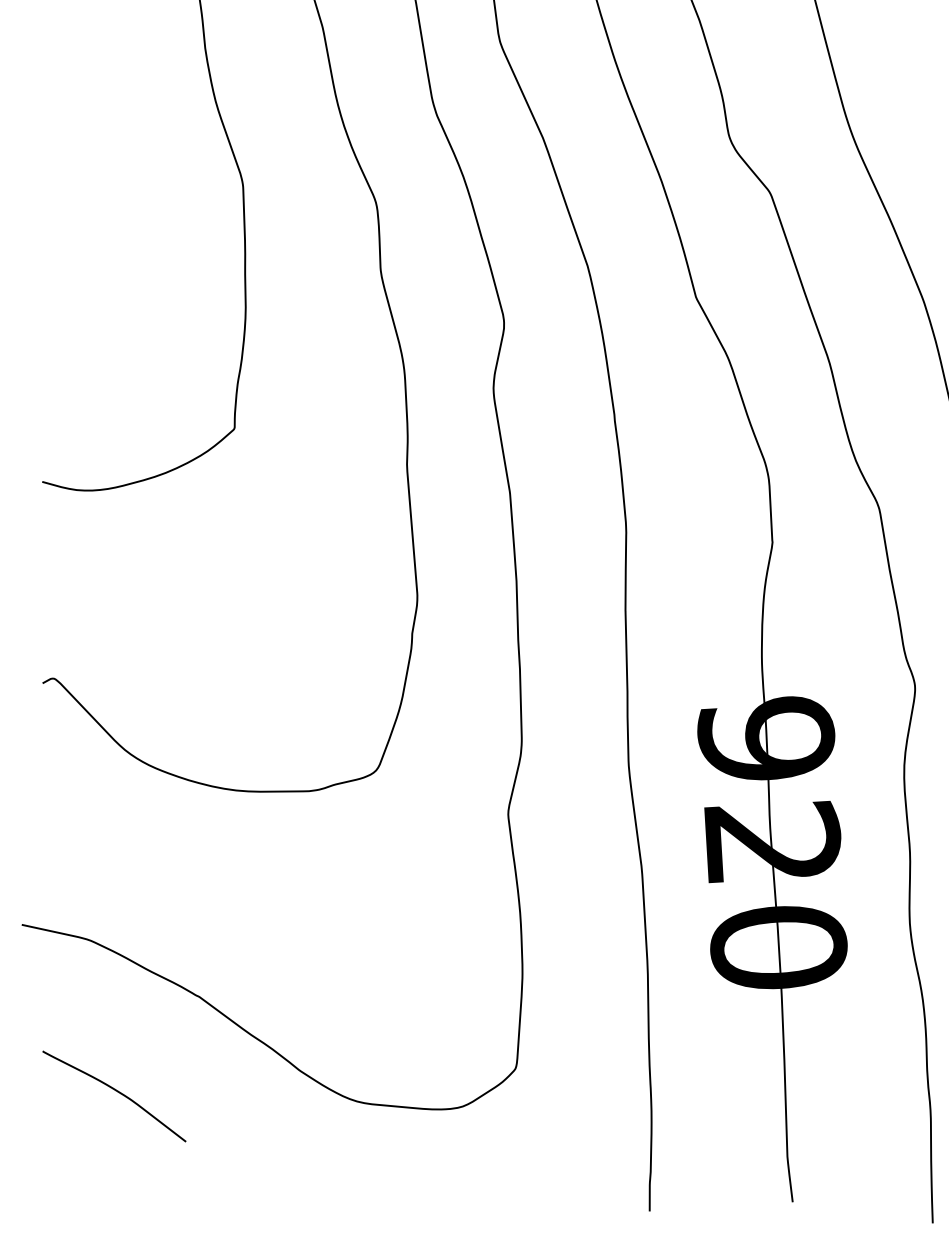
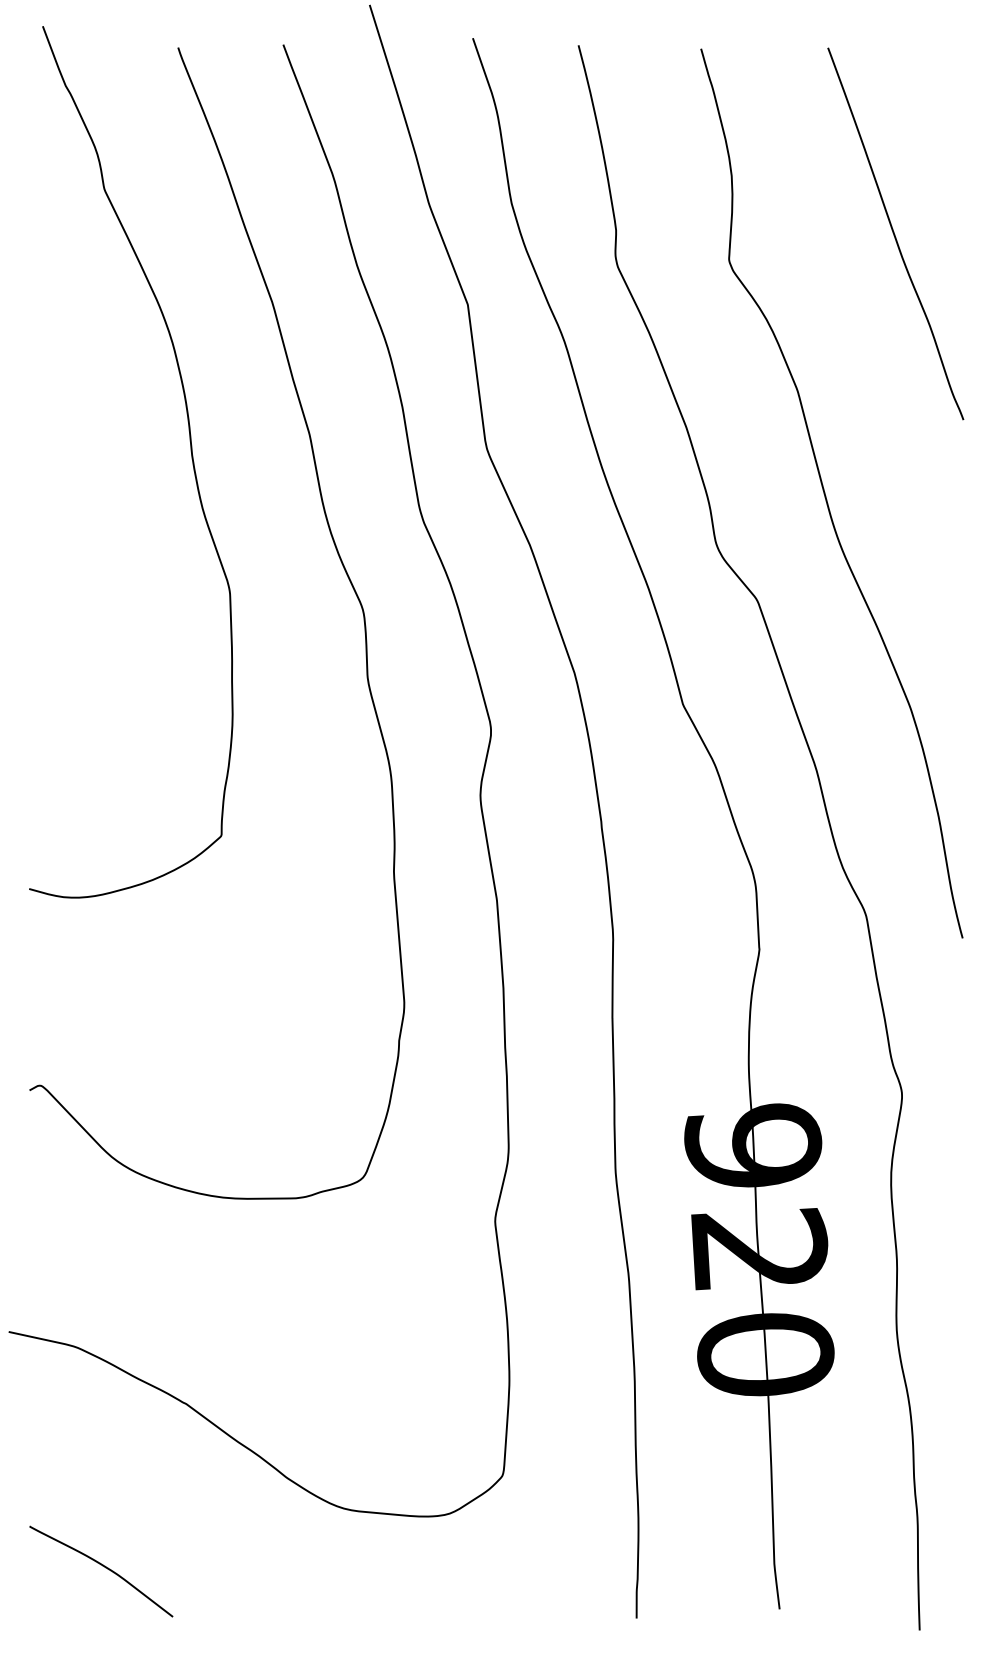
curve: (117, 1092) -> (104, 1567), moved

